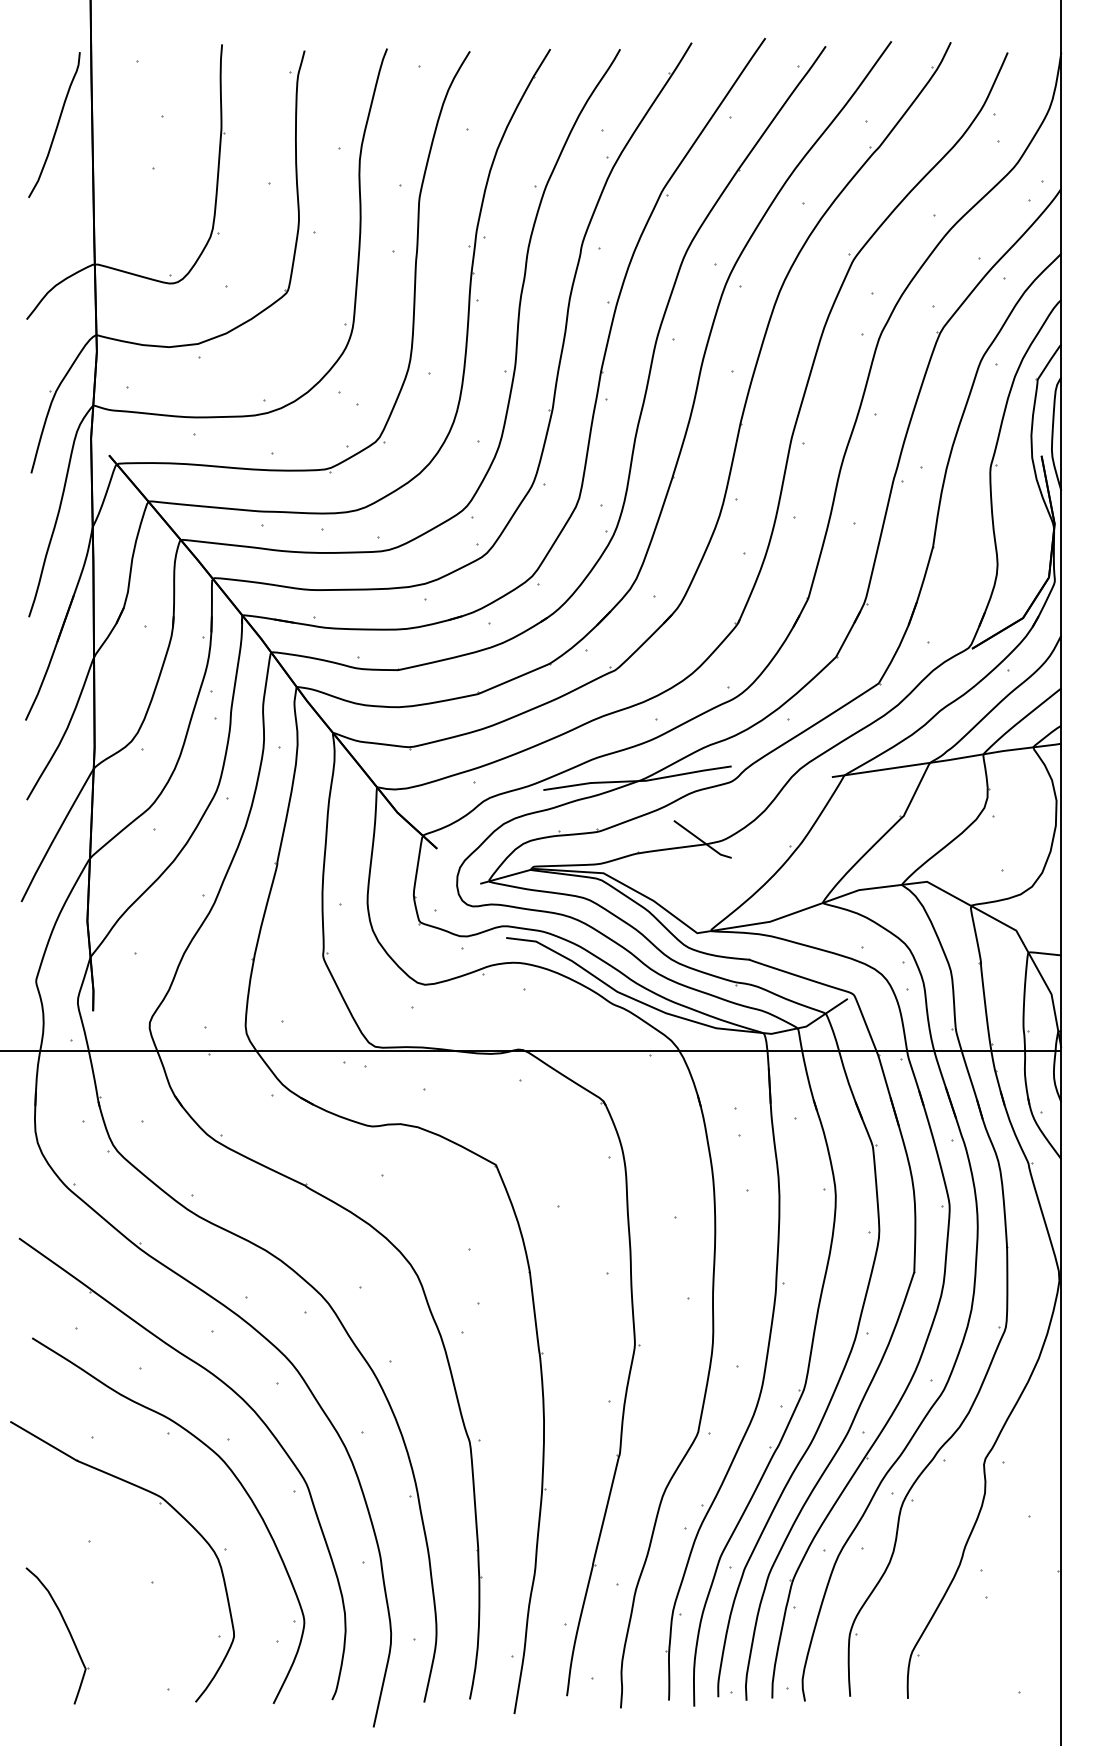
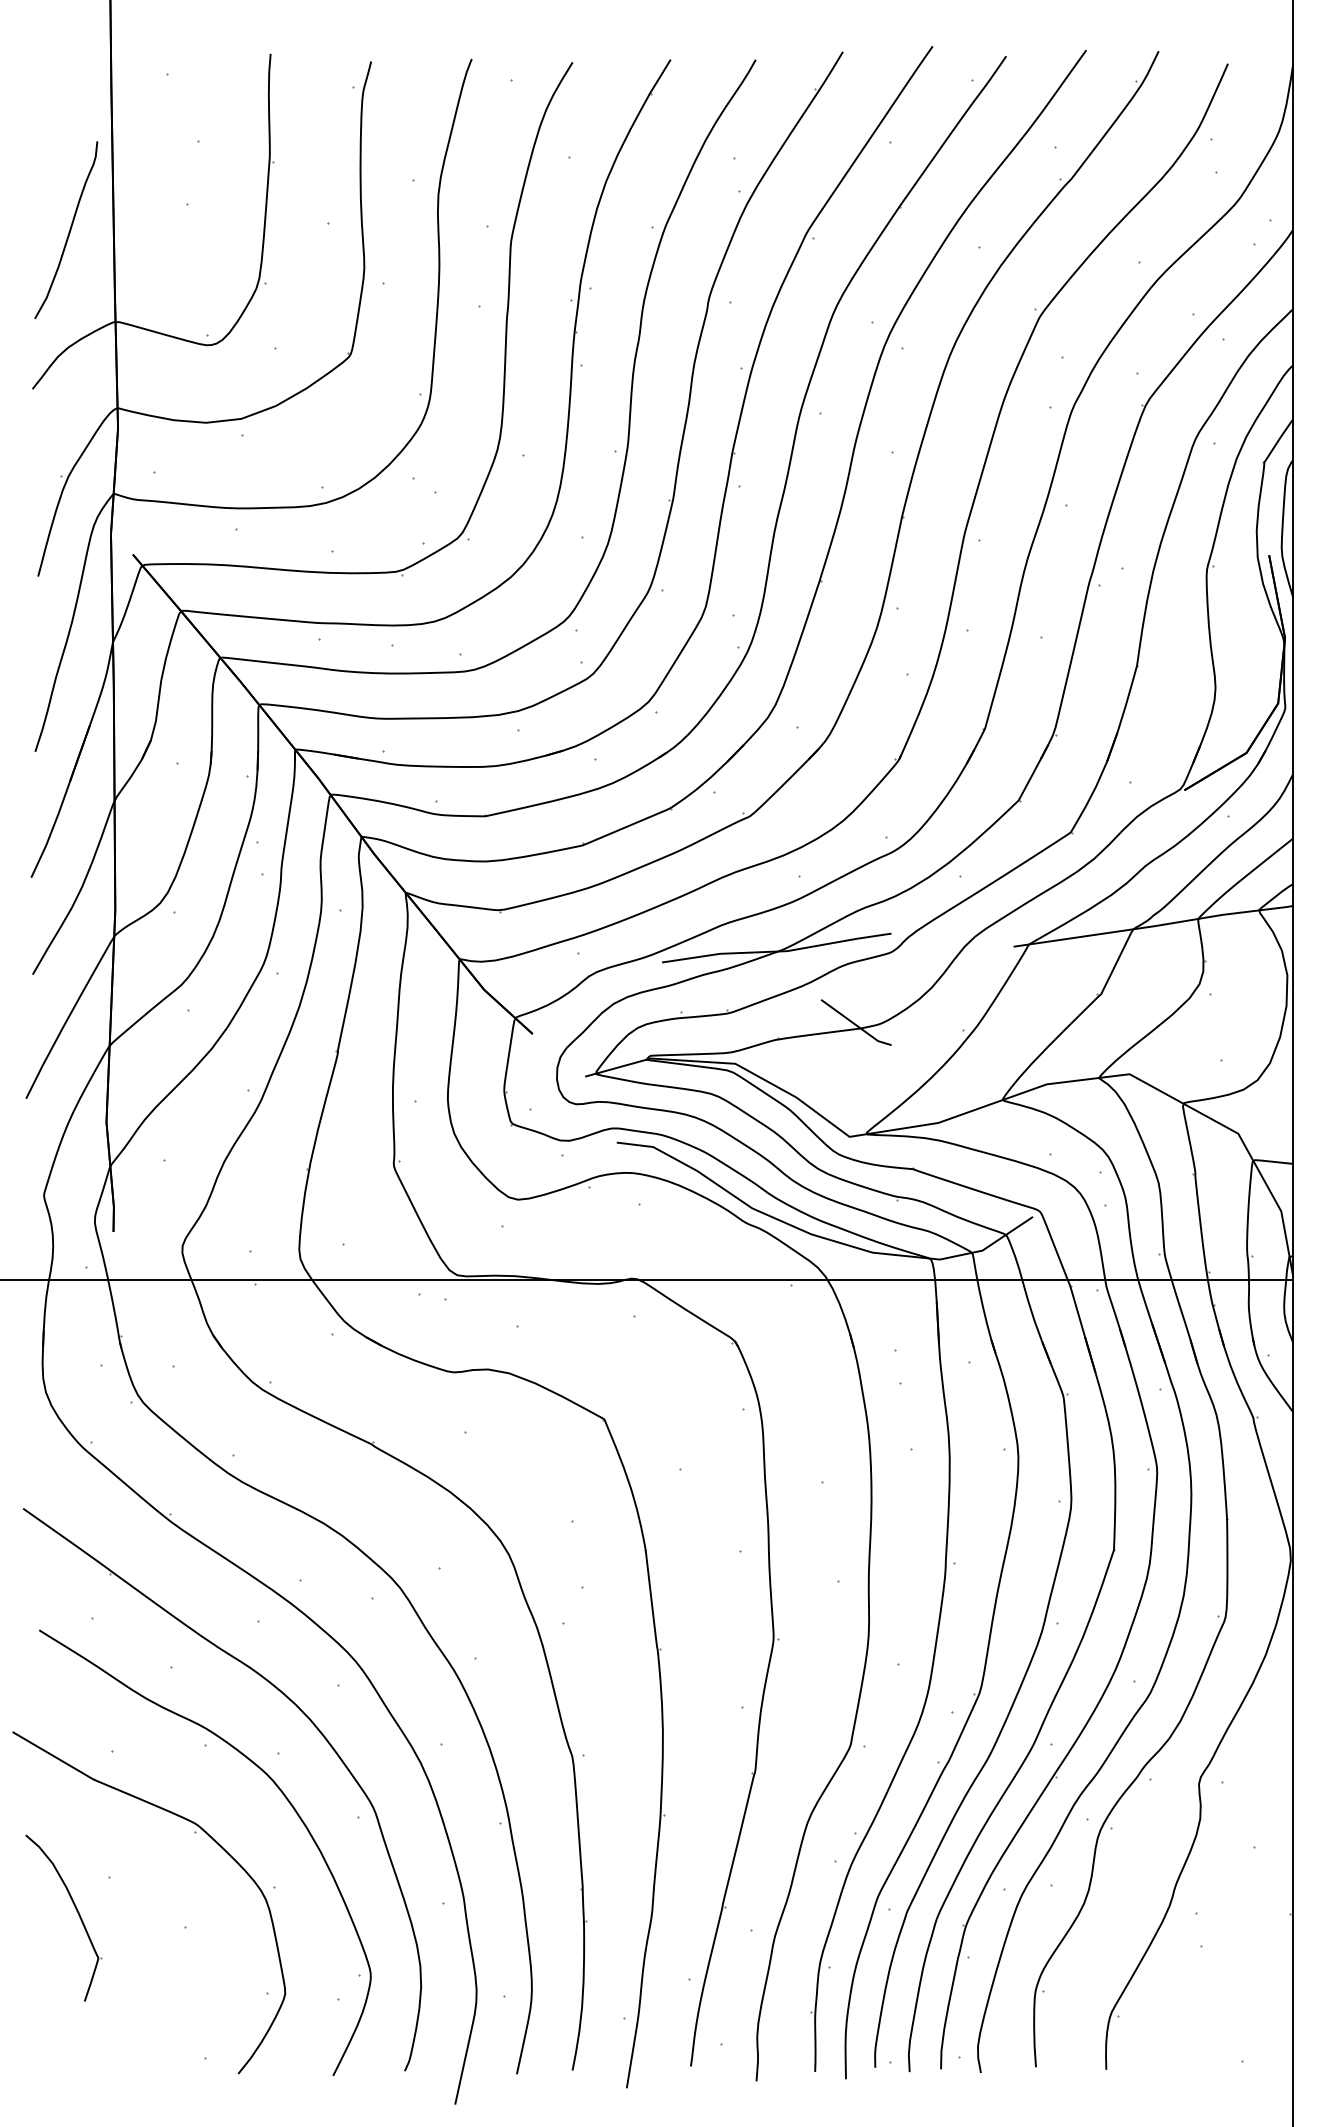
curve: (56, 126) -> (68, 232), moved
part: (67, 1630) -> (76, 1911), moved

